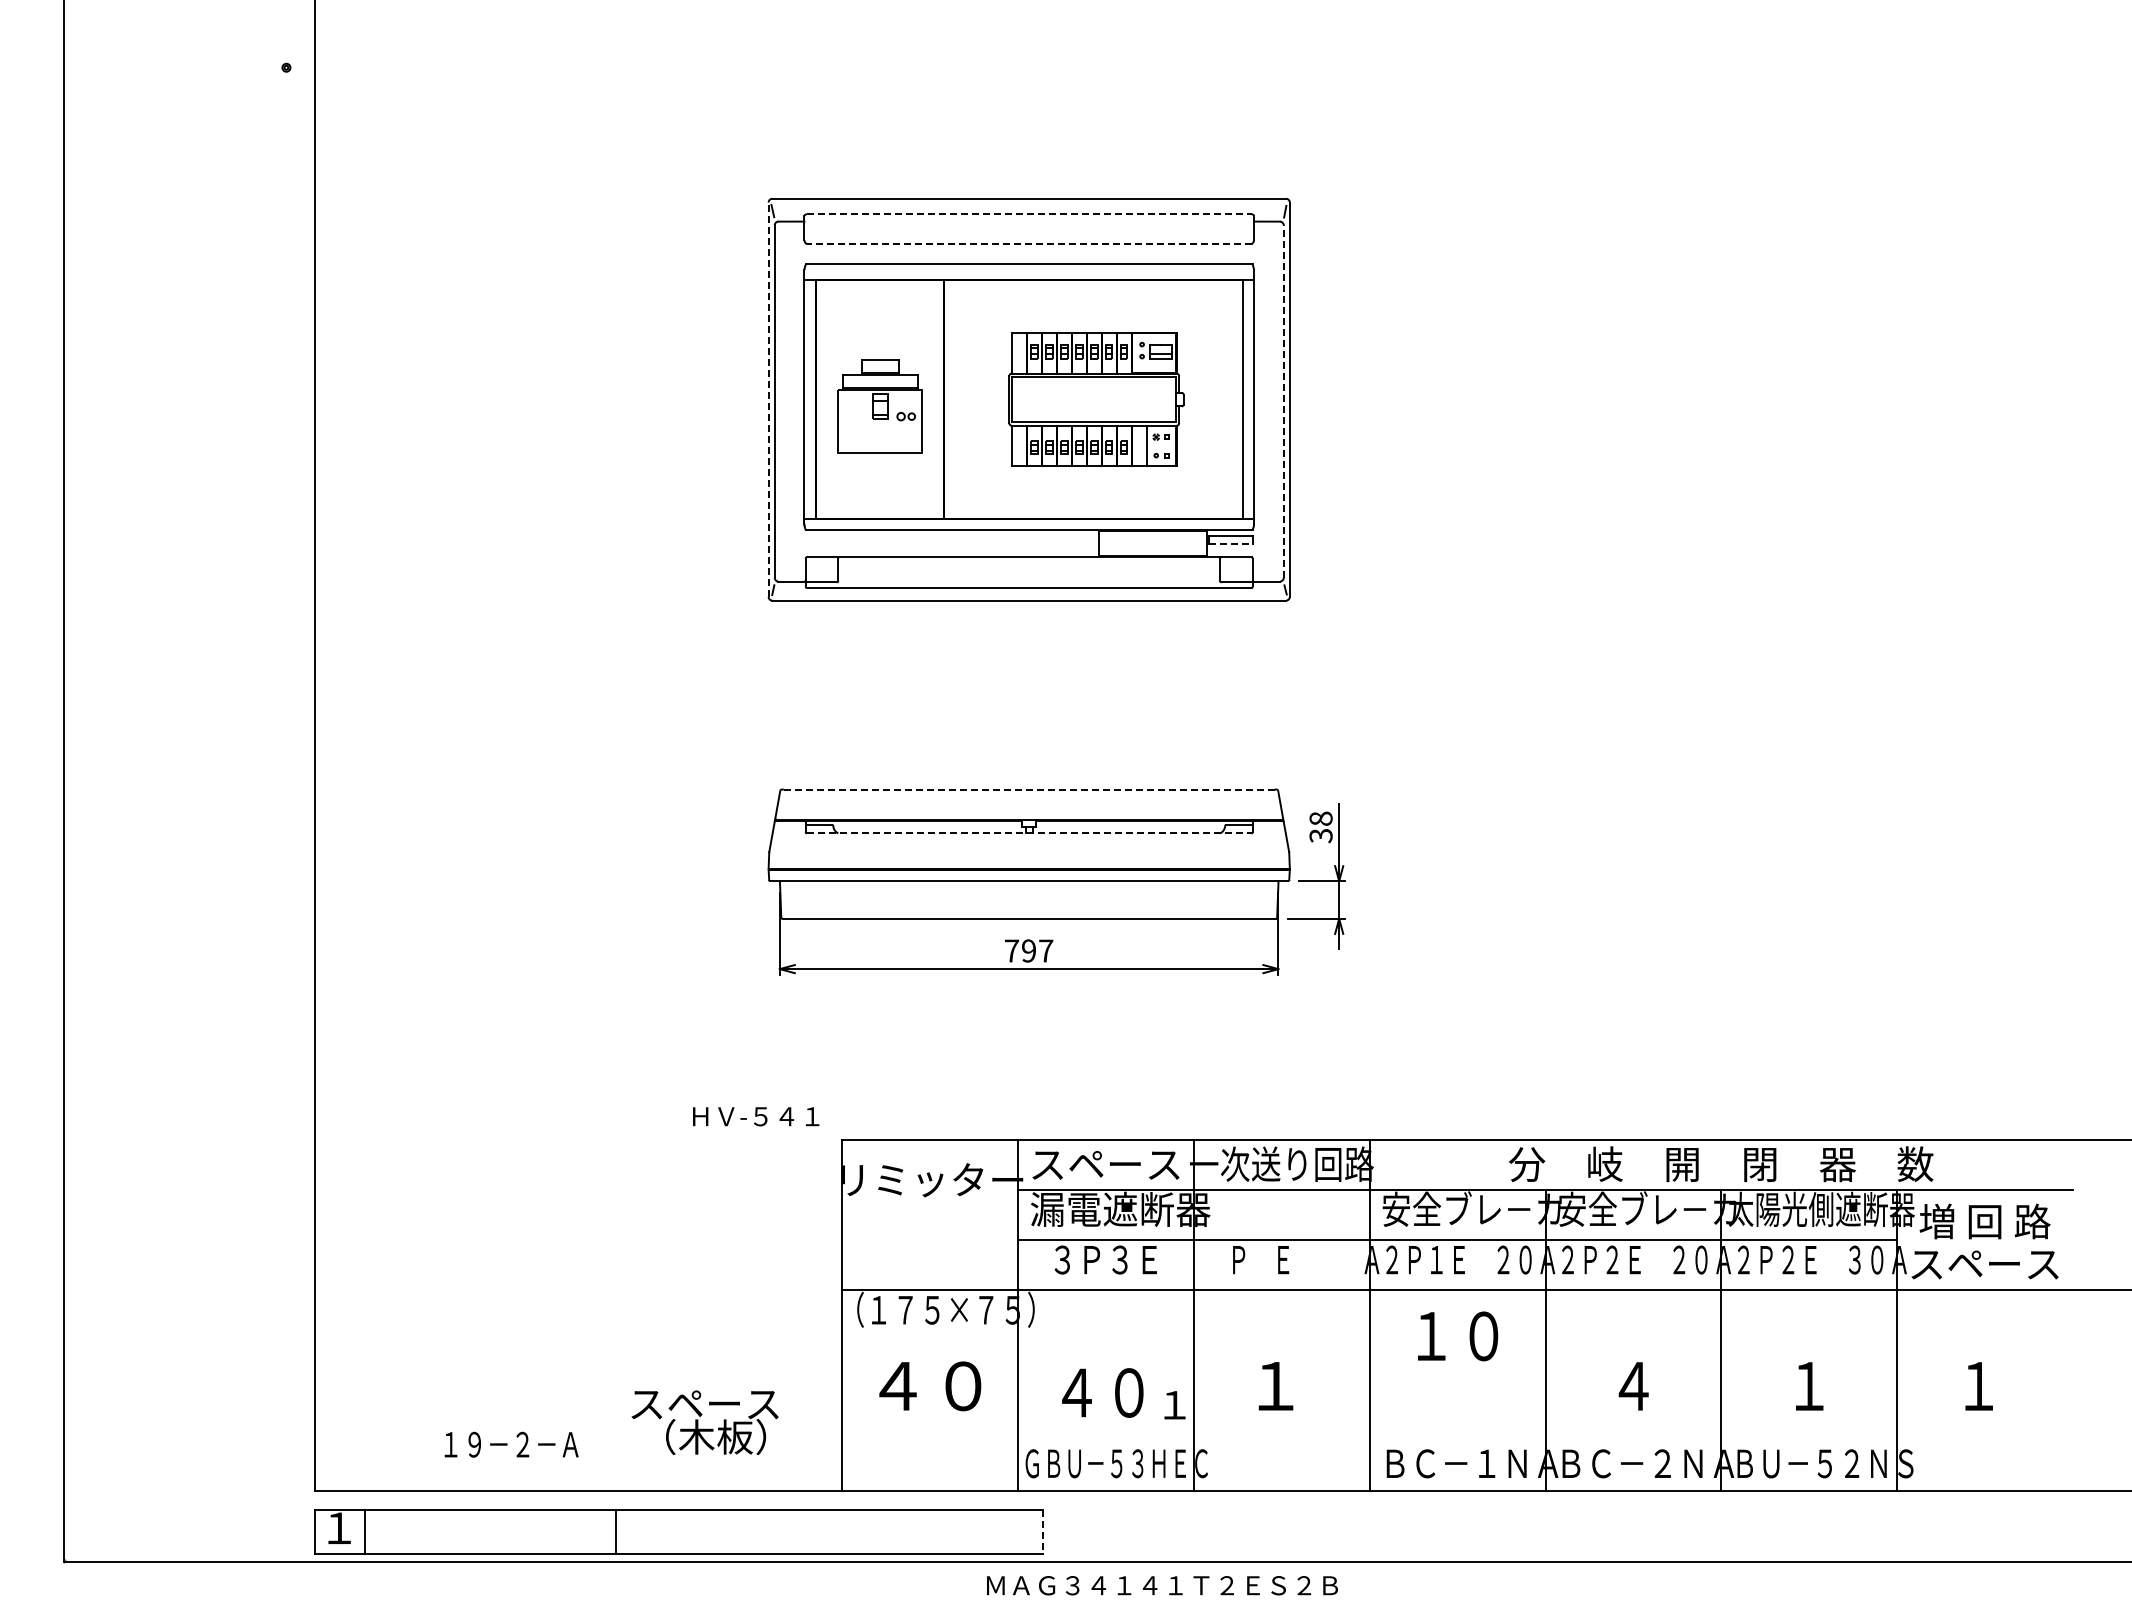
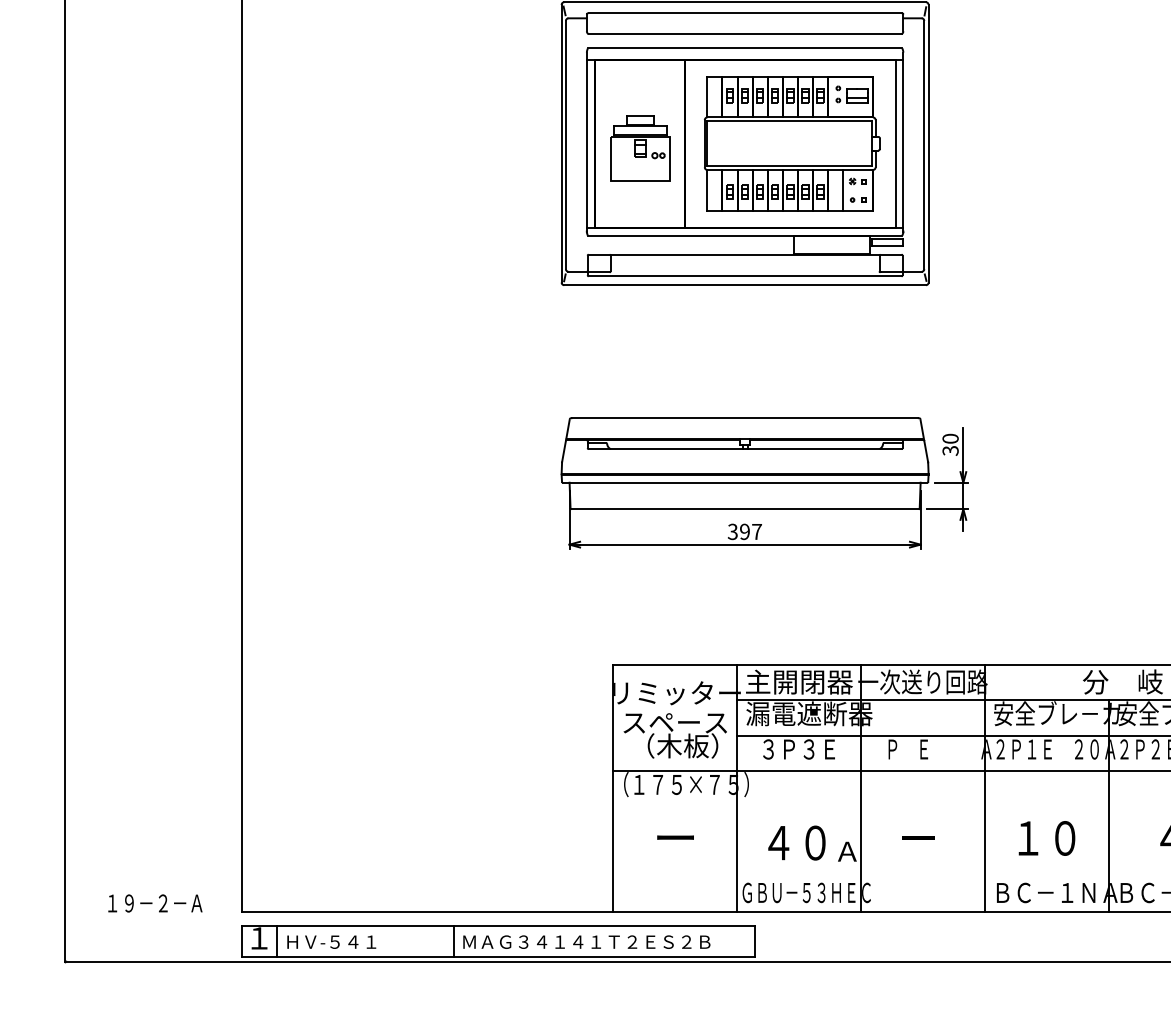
line: (1029, 214) -> (745, 13), dashed -> solid
line: (1028, 244) -> (744, 34), dashed -> solid
line: (768, 399) -> (561, 143), dashed -> solid
part: (1096, 399) -> (792, 143), size x1.43
line: (1283, 401) -> (924, 144), dashed -> solid
line: (1230, 544) -> (886, 245), dashed -> solid
line: (1028, 789) -> (744, 418), dashed -> solid
text: (1321, 818) -> (950, 438), 38 -> 30
line: (1029, 833) -> (745, 449), dashed -> solid
text: (1011, 950) -> (732, 531), 797 -> 397
text: (756, 1116) -> (332, 942), moved
text: (1106, 1164) -> (799, 682), スペース -> 主開閉器
text: (1458, 1336) -> (1047, 838), moved
text: (930, 1386) -> (675, 838), ４０ -> ー
text: (1275, 1386) -> (918, 838), １ -> －
text: (1174, 1405) -> (847, 851), １ -> Ａ
text: (704, 1422) -> (674, 735), moved
text: (511, 1444) -> (155, 903), moved
line: (1043, 1532) -> (755, 941), dashed -> solid
text: (1162, 1585) -> (586, 942), moved

